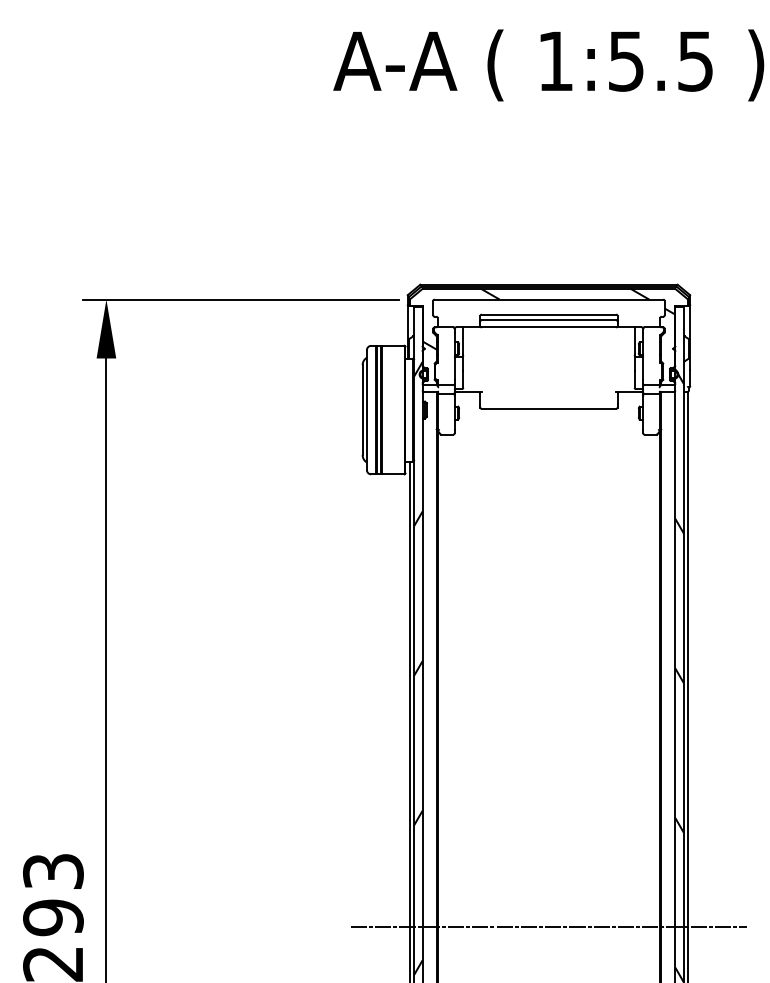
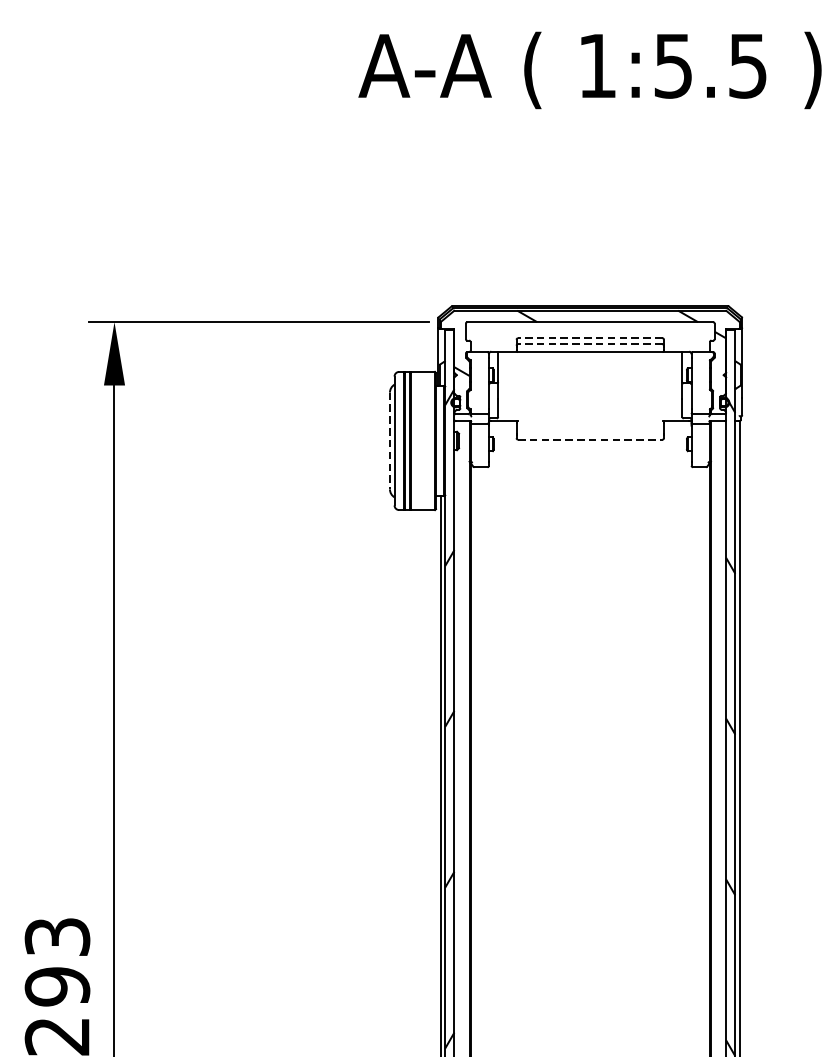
line: (548, 314) -> (589, 338), solid -> dashed
line: (548, 320) -> (589, 344), solid -> dashed
line: (549, 408) -> (590, 439), solid -> dashed
line: (362, 410) -> (389, 441), solid -> dashed
line: (548, 927) -> (589, 997), removed

